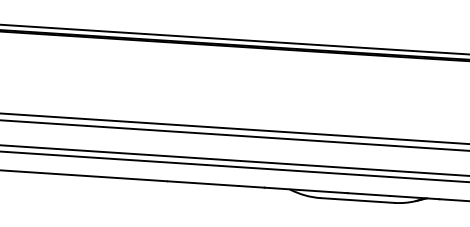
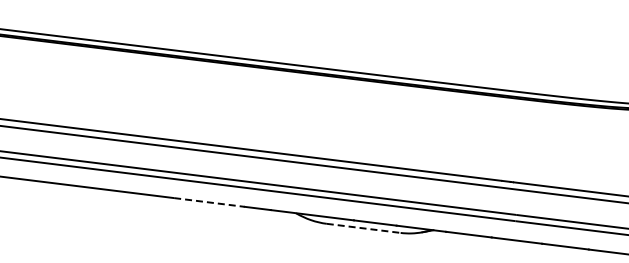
line: (203, 183) -> (209, 202), solid -> dashed
line: (358, 200) -> (364, 228), solid -> dashed

